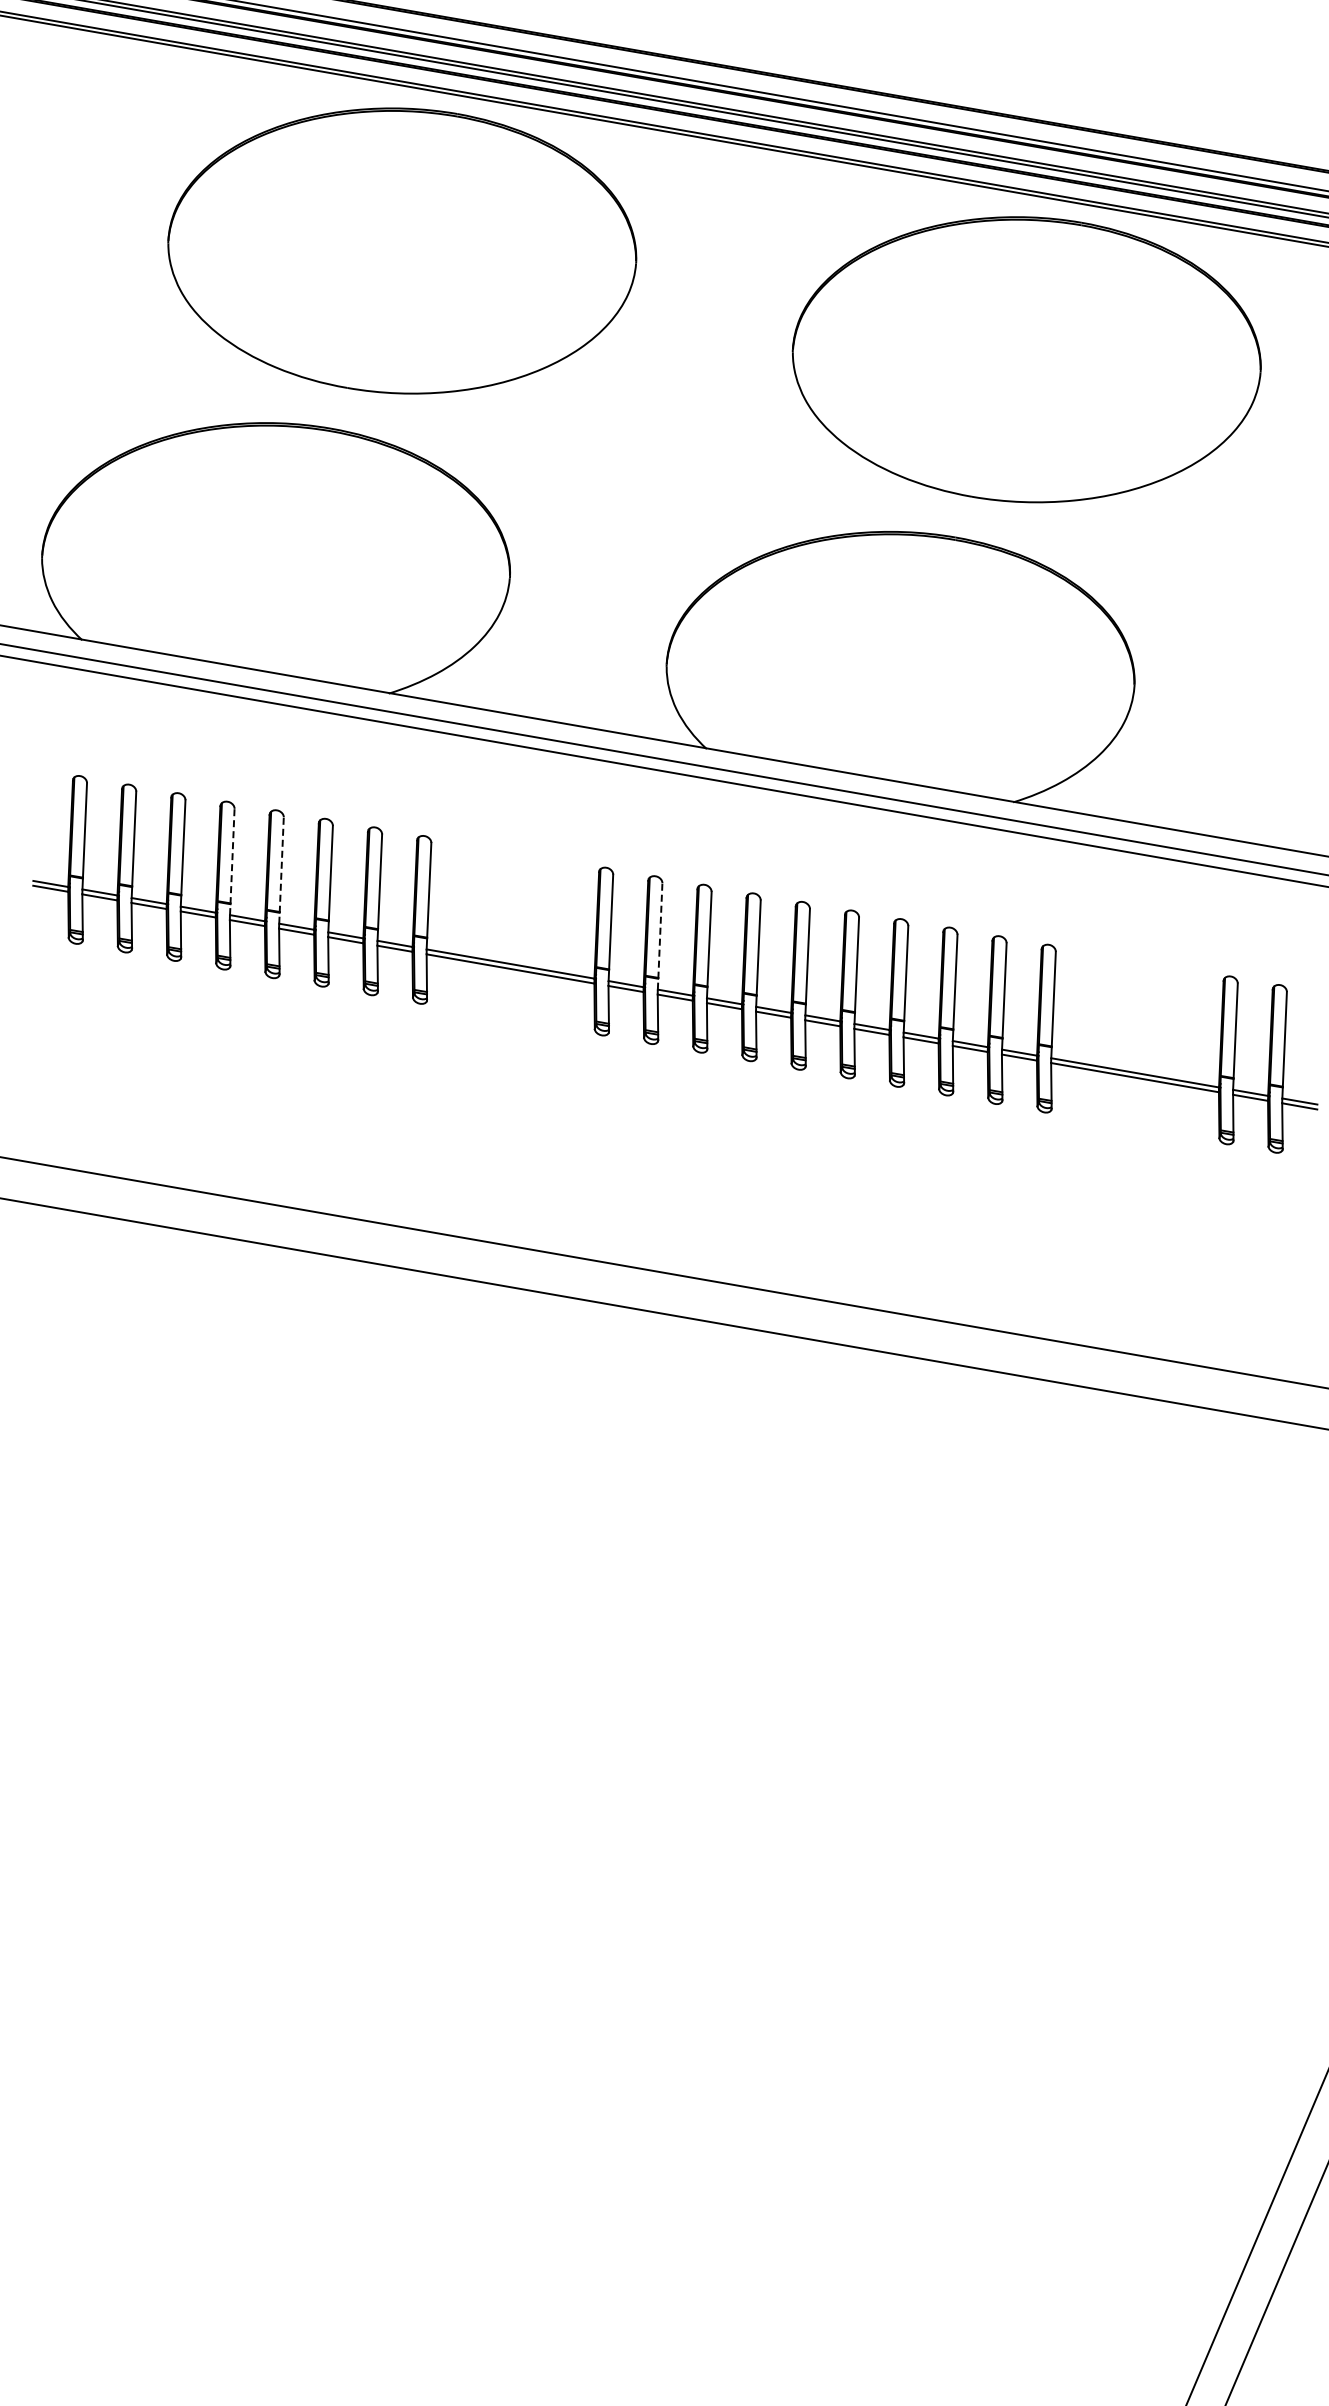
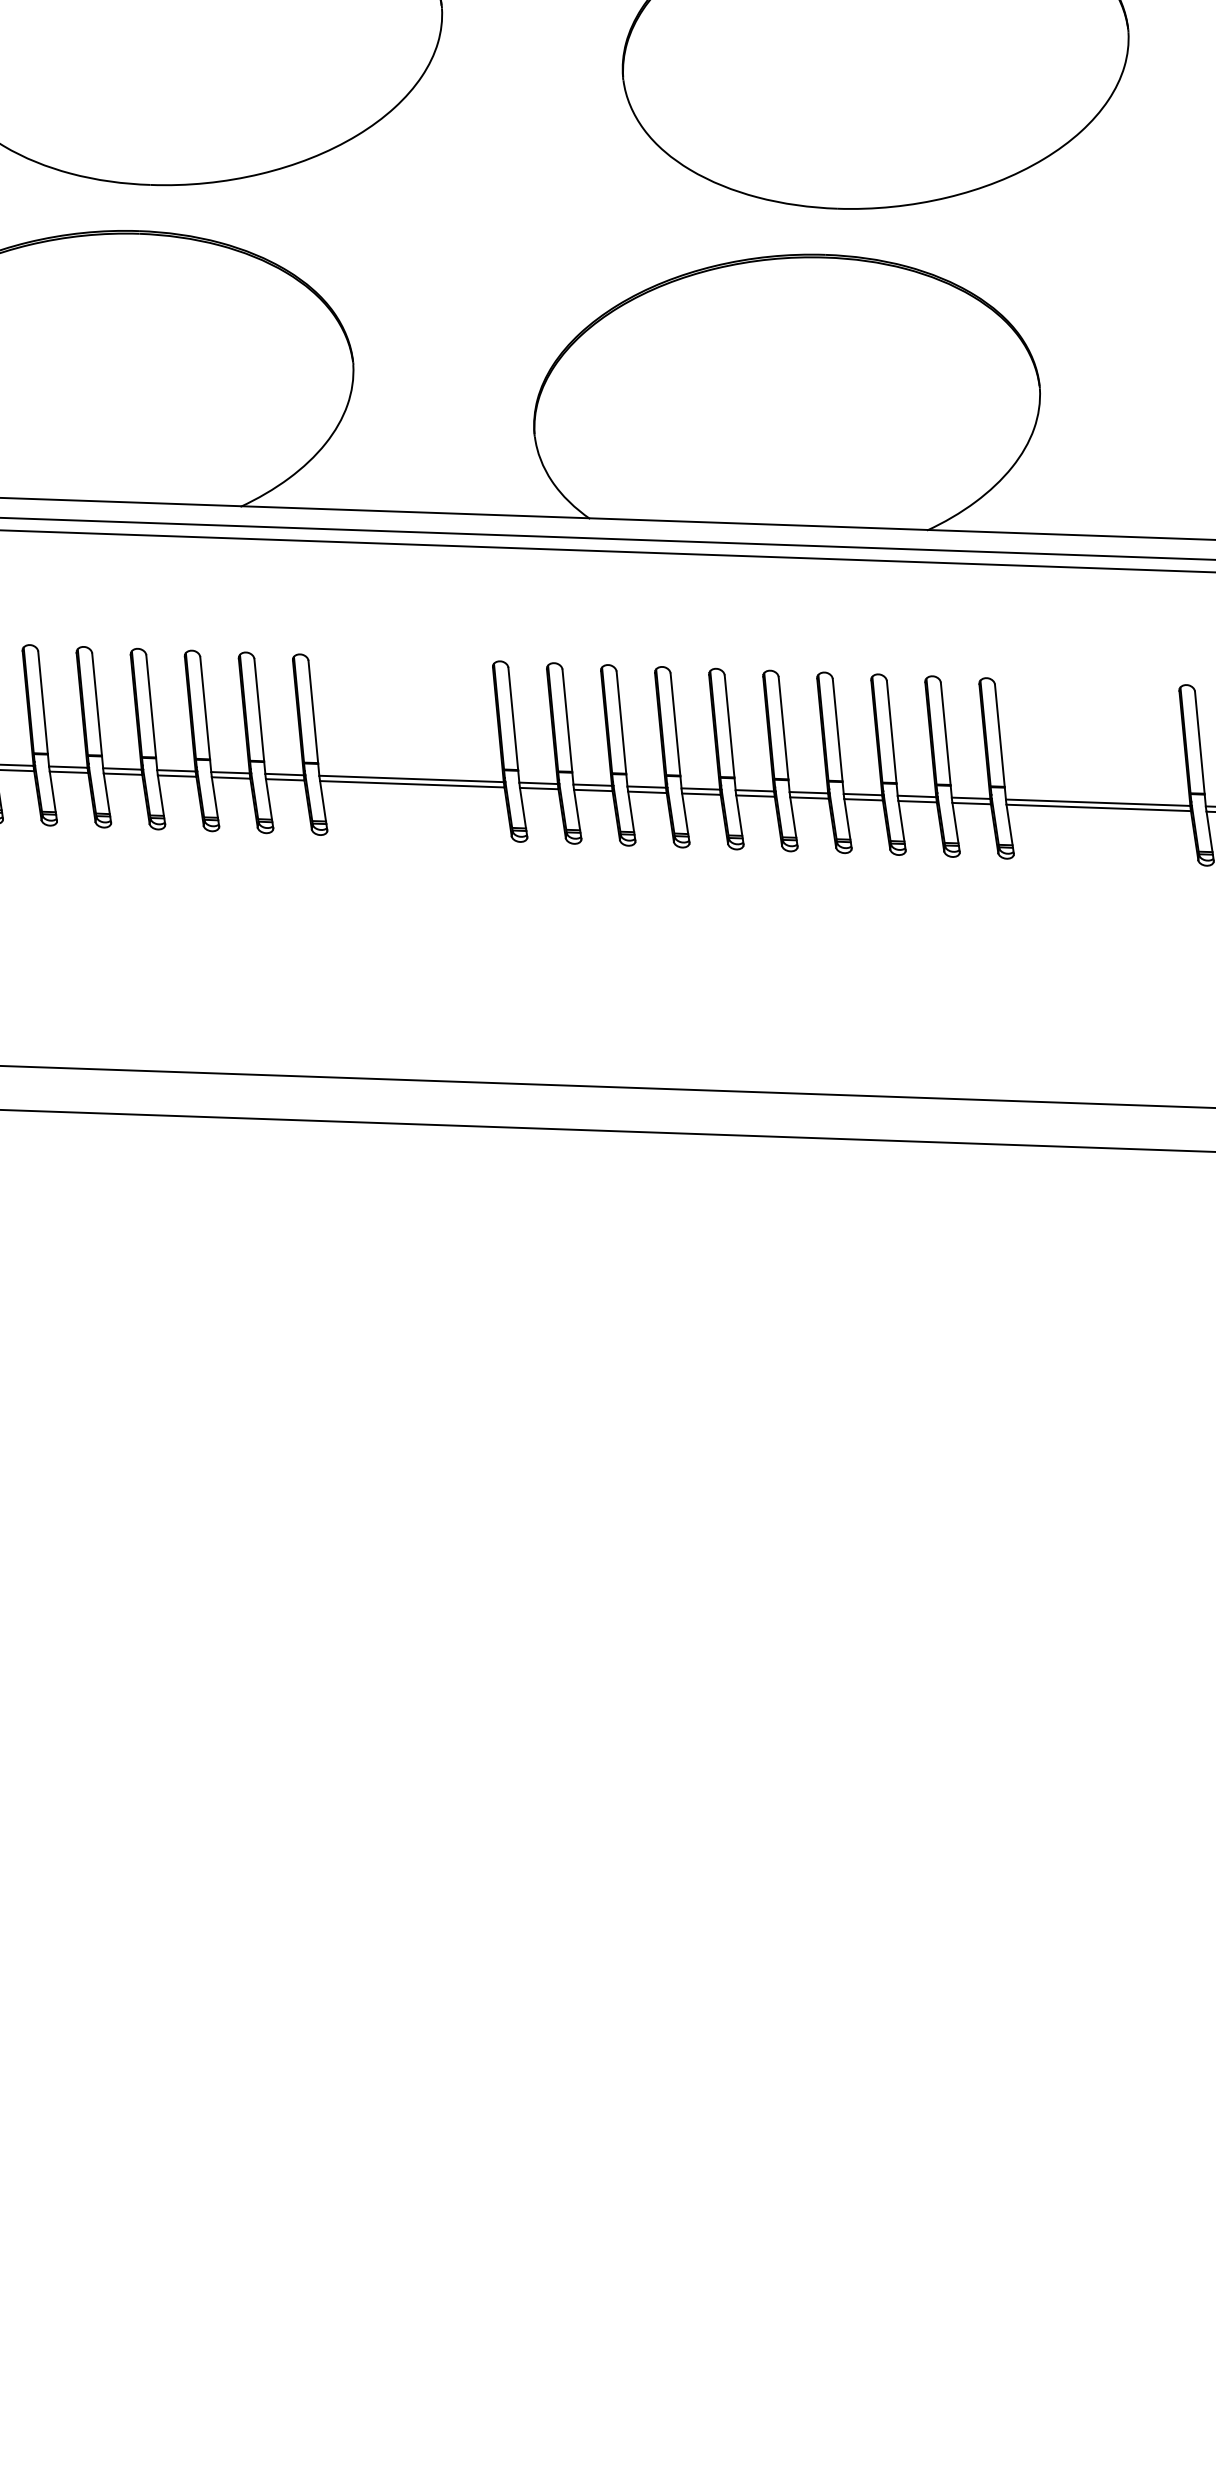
line: (232, 861) -> (97, 710), dashed -> solid
line: (281, 870) -> (151, 712), dashed -> solid
line: (660, 935) -> (568, 726), dashed -> solid

